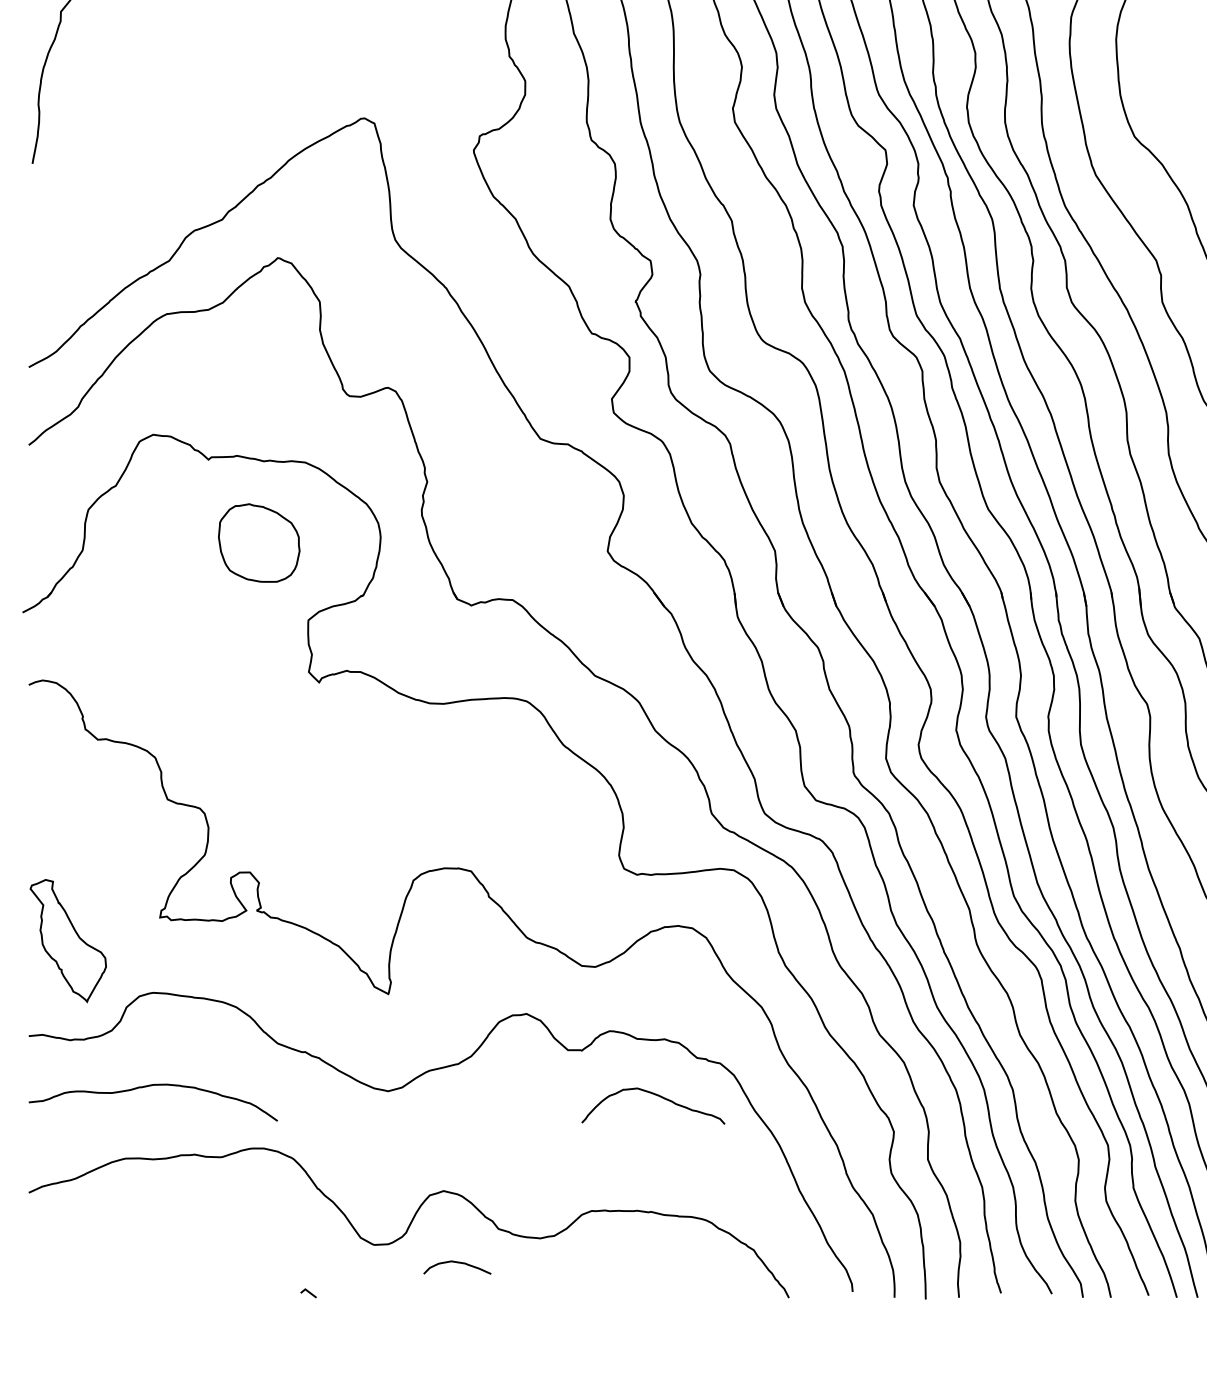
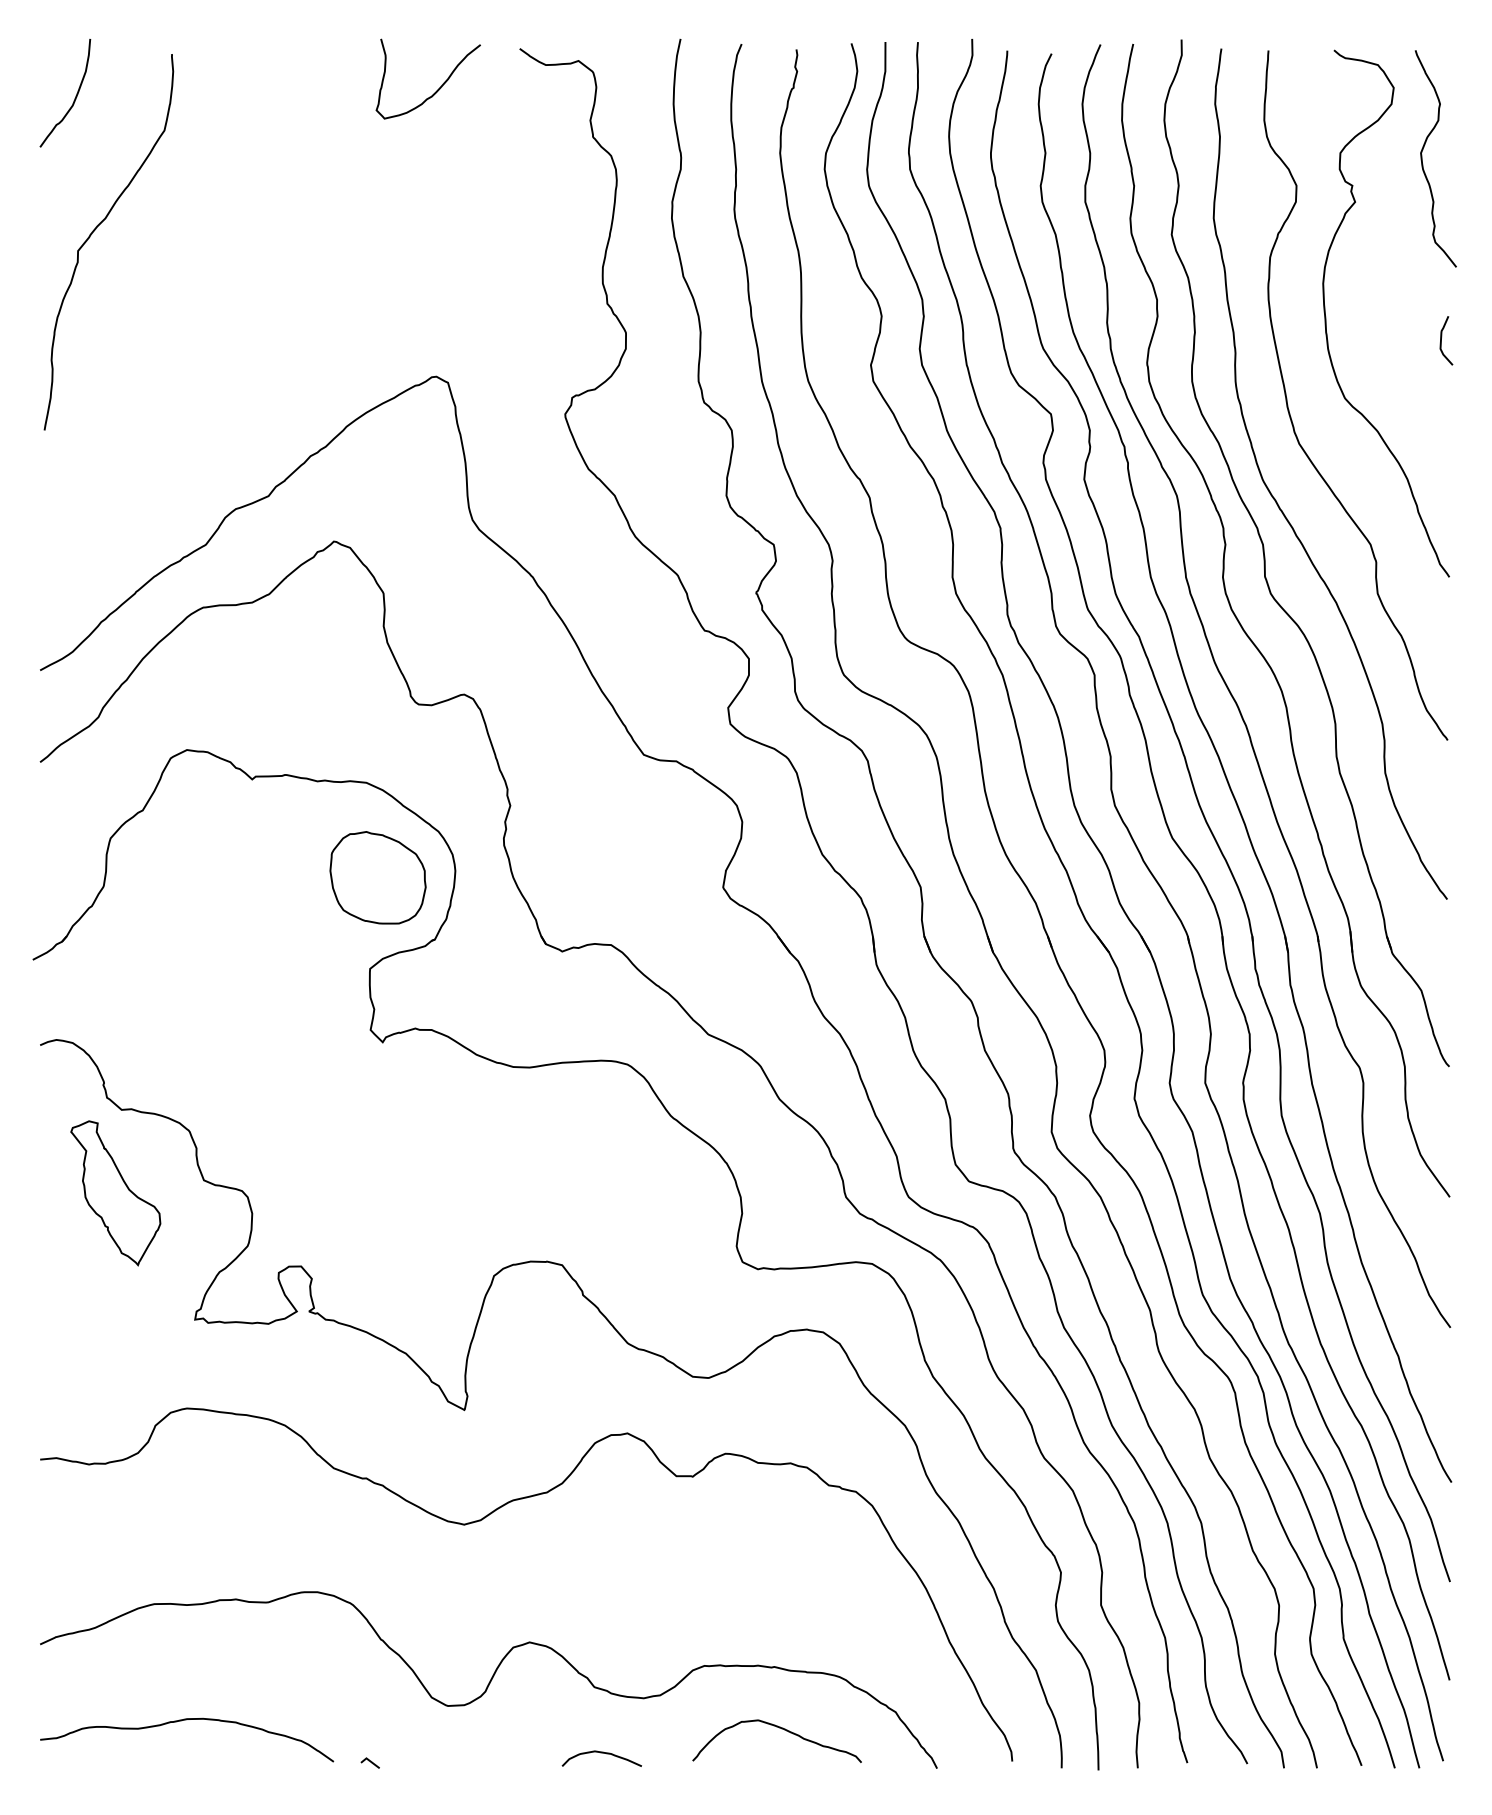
part: (258, 542) -> (377, 877), moved
part: (68, 941) -> (115, 1193), moved
curve: (148, 1086) -> (181, 1721), moved
curve: (657, 1096) -> (781, 1729), moved
curve: (457, 1263) -> (601, 1753), moved

